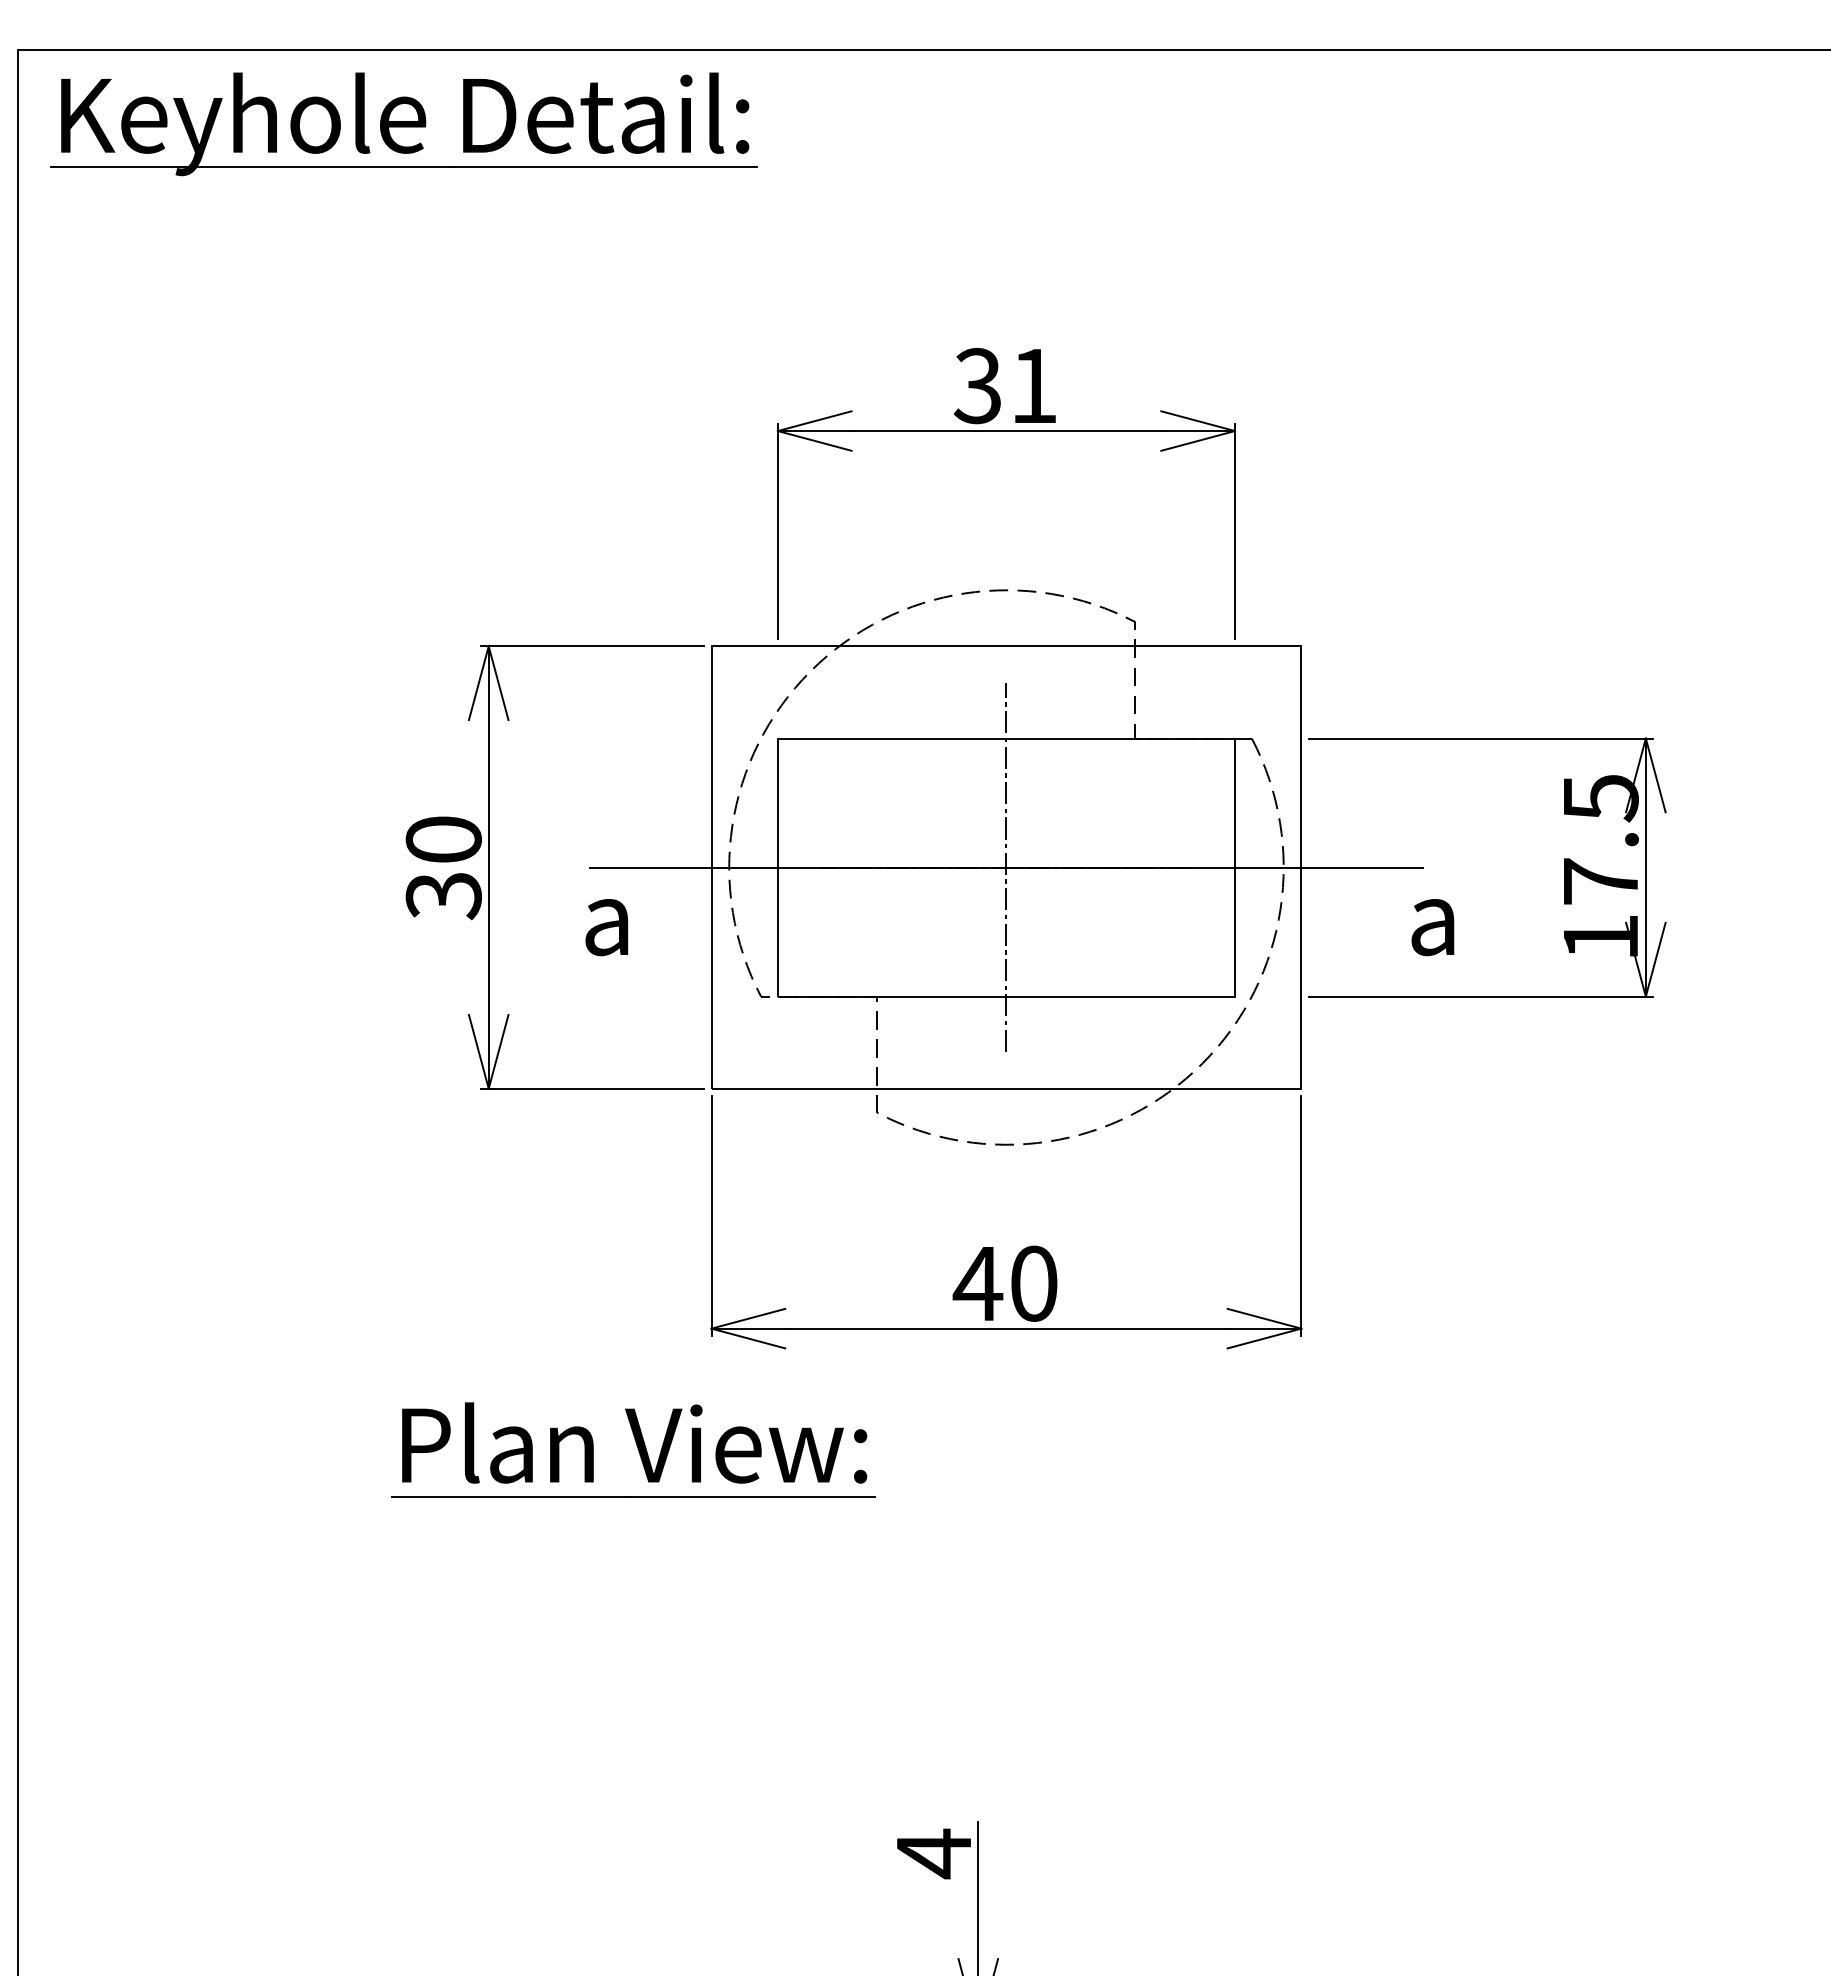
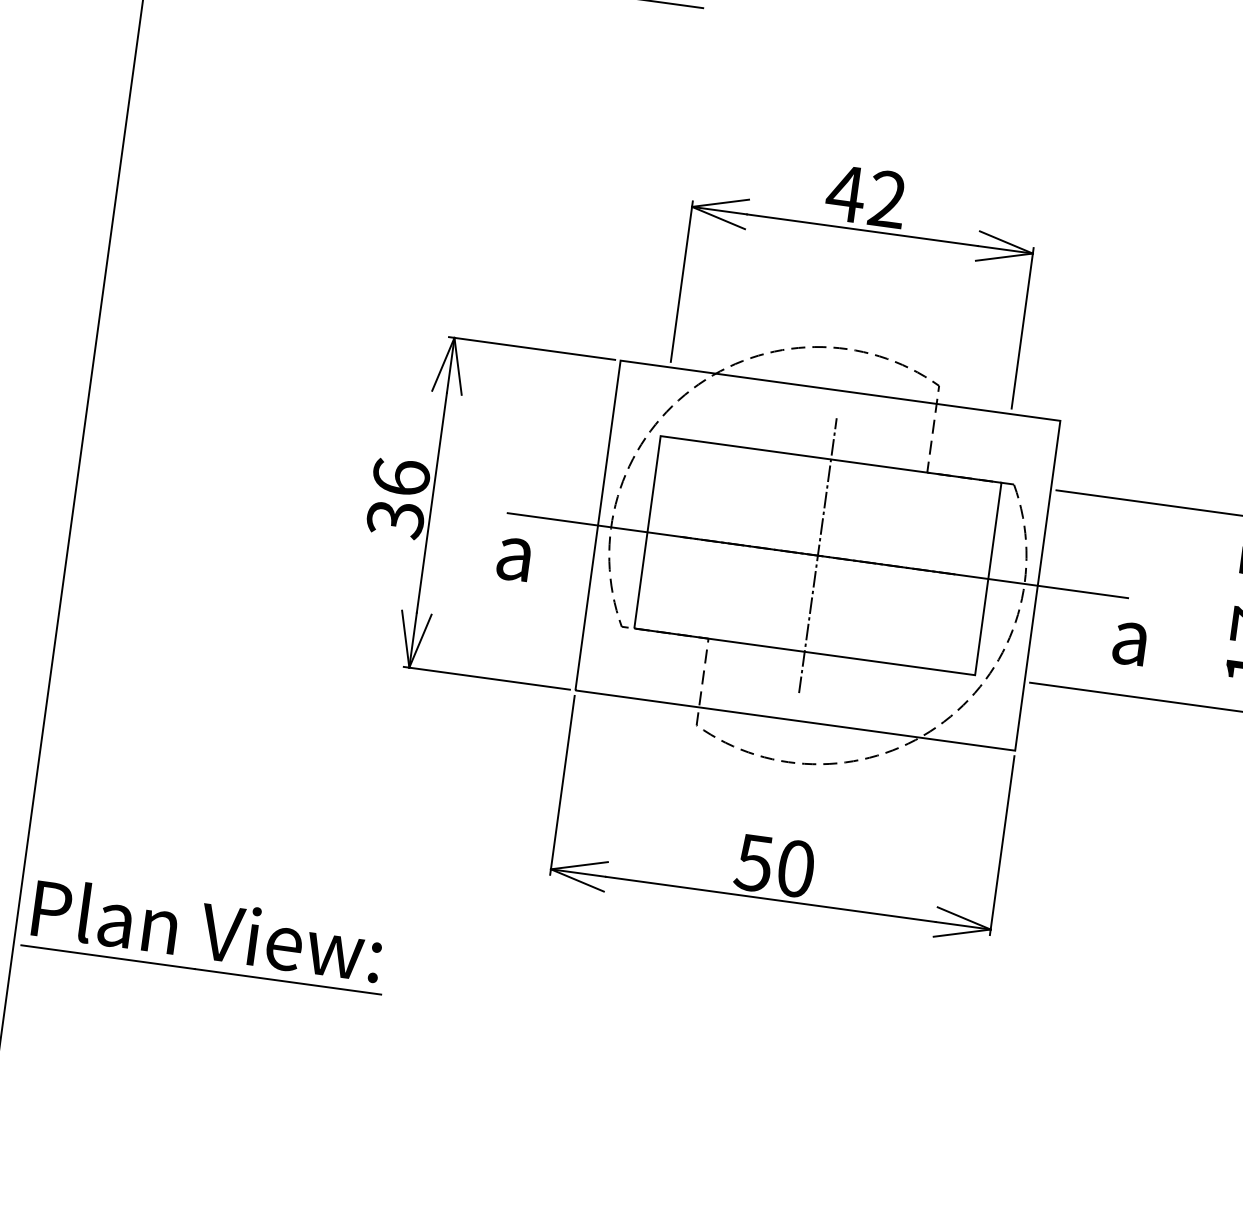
text: (1004, 386) -> (865, 196), 31 -> 42
text: (443, 839) -> (401, 477), 30 -> 36
text: (977, 1284) -> (753, 863), 40 -> 50
part: (633, 1449) -> (206, 934), moved

